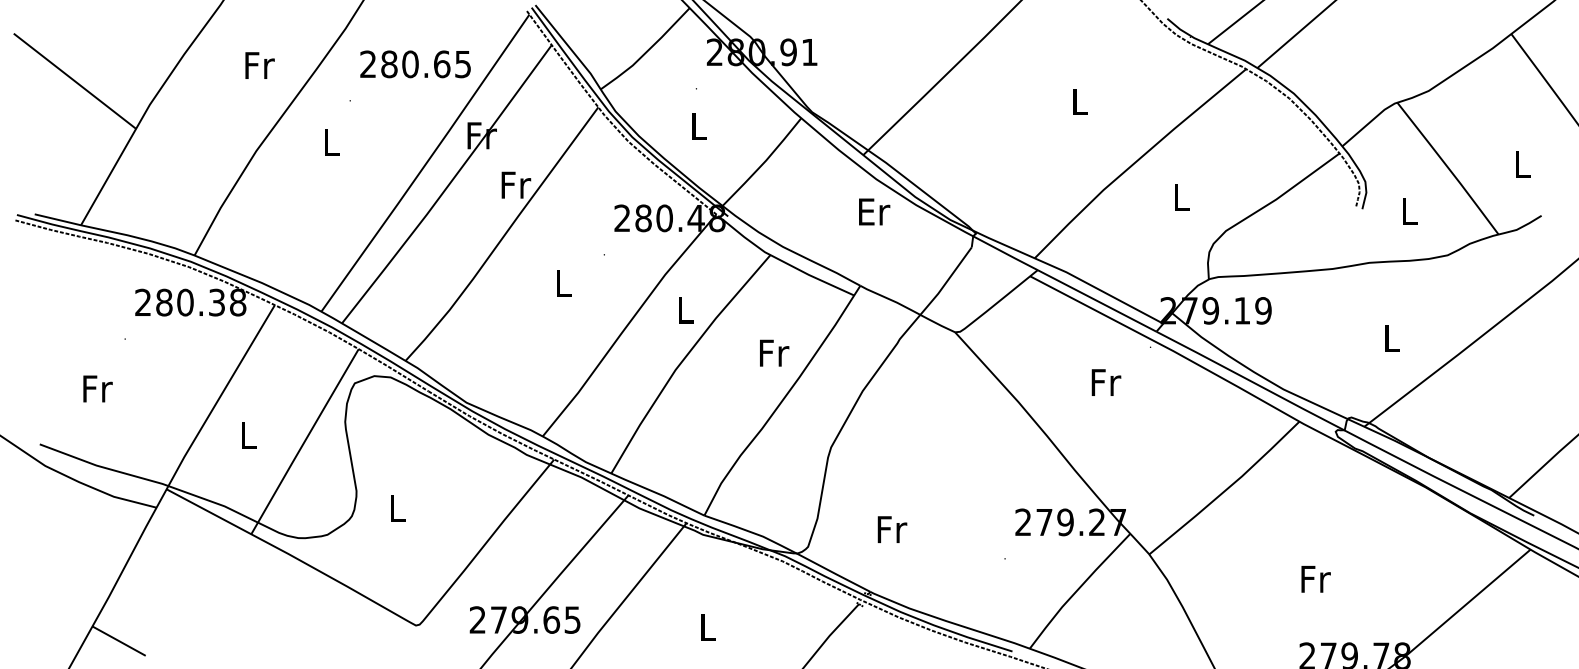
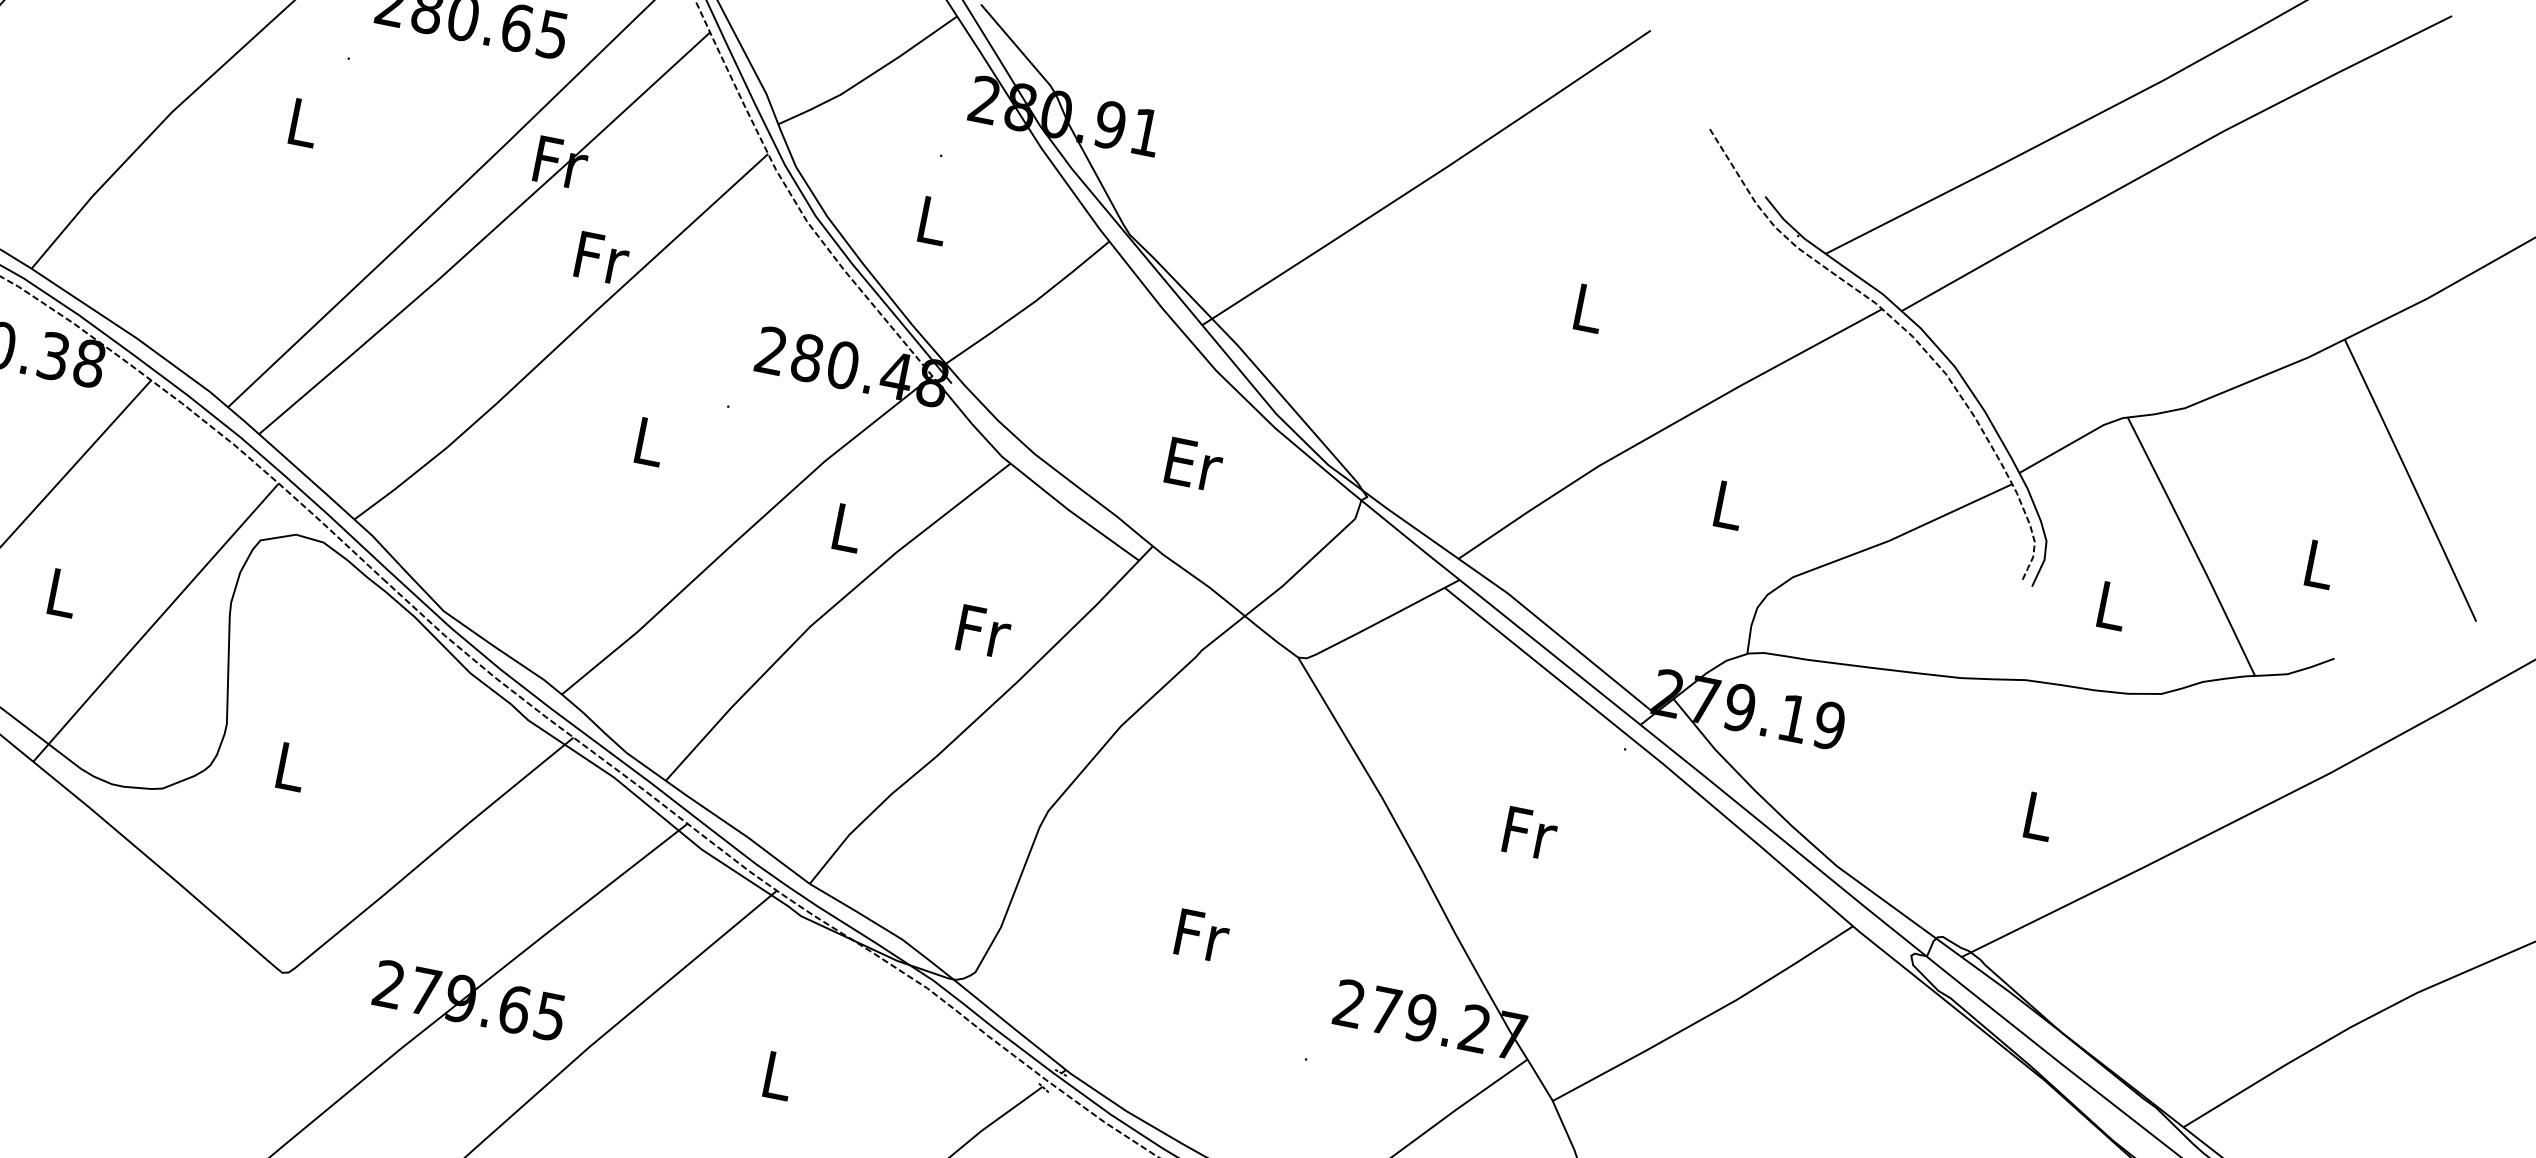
text: (874, 211) -> (1194, 463), moved
text: (1106, 382) -> (1530, 833), moved
text: (892, 529) -> (1202, 935), moved

